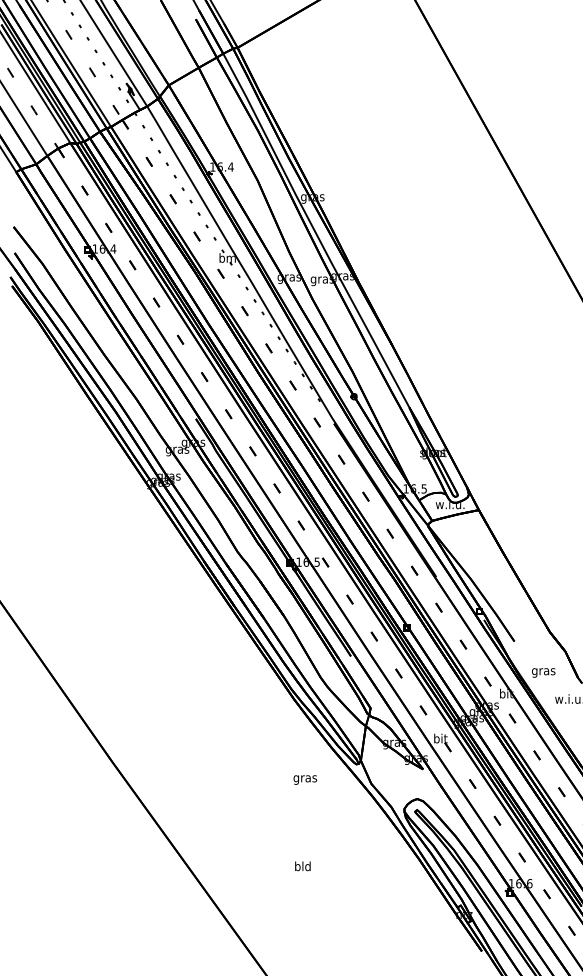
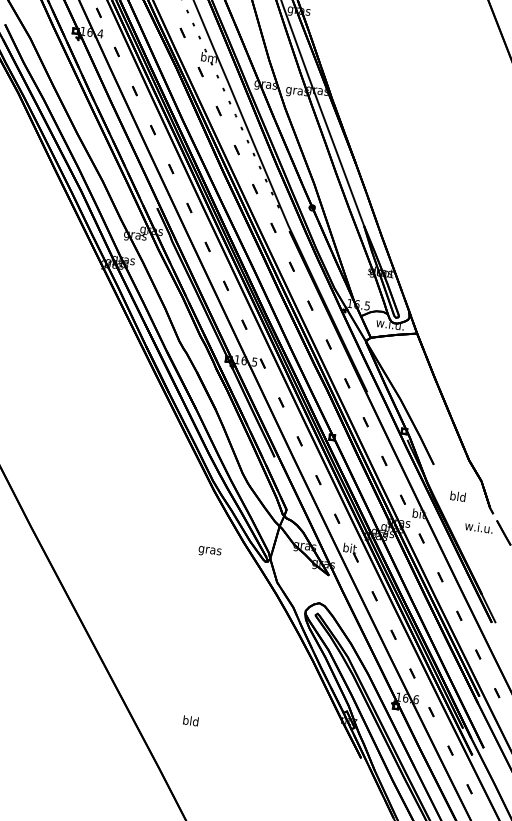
text: (543, 671) -> (457, 497), gras -> bld
text: (305, 779) -> (210, 551), moved
text: (302, 866) -> (190, 721), moved

